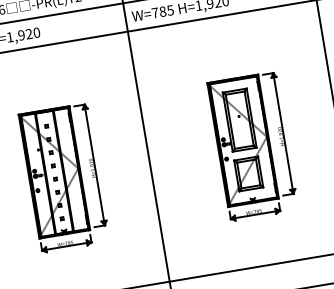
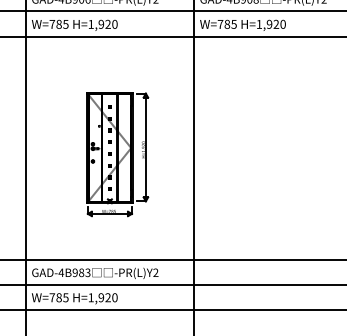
part: (253, 146) -> (286, 154), removed

